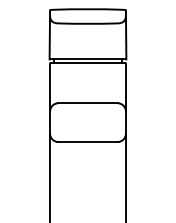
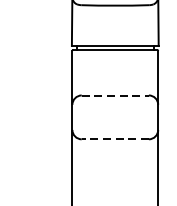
line: (88, 103) -> (115, 95), solid -> dashed
line: (88, 142) -> (115, 139), solid -> dashed

